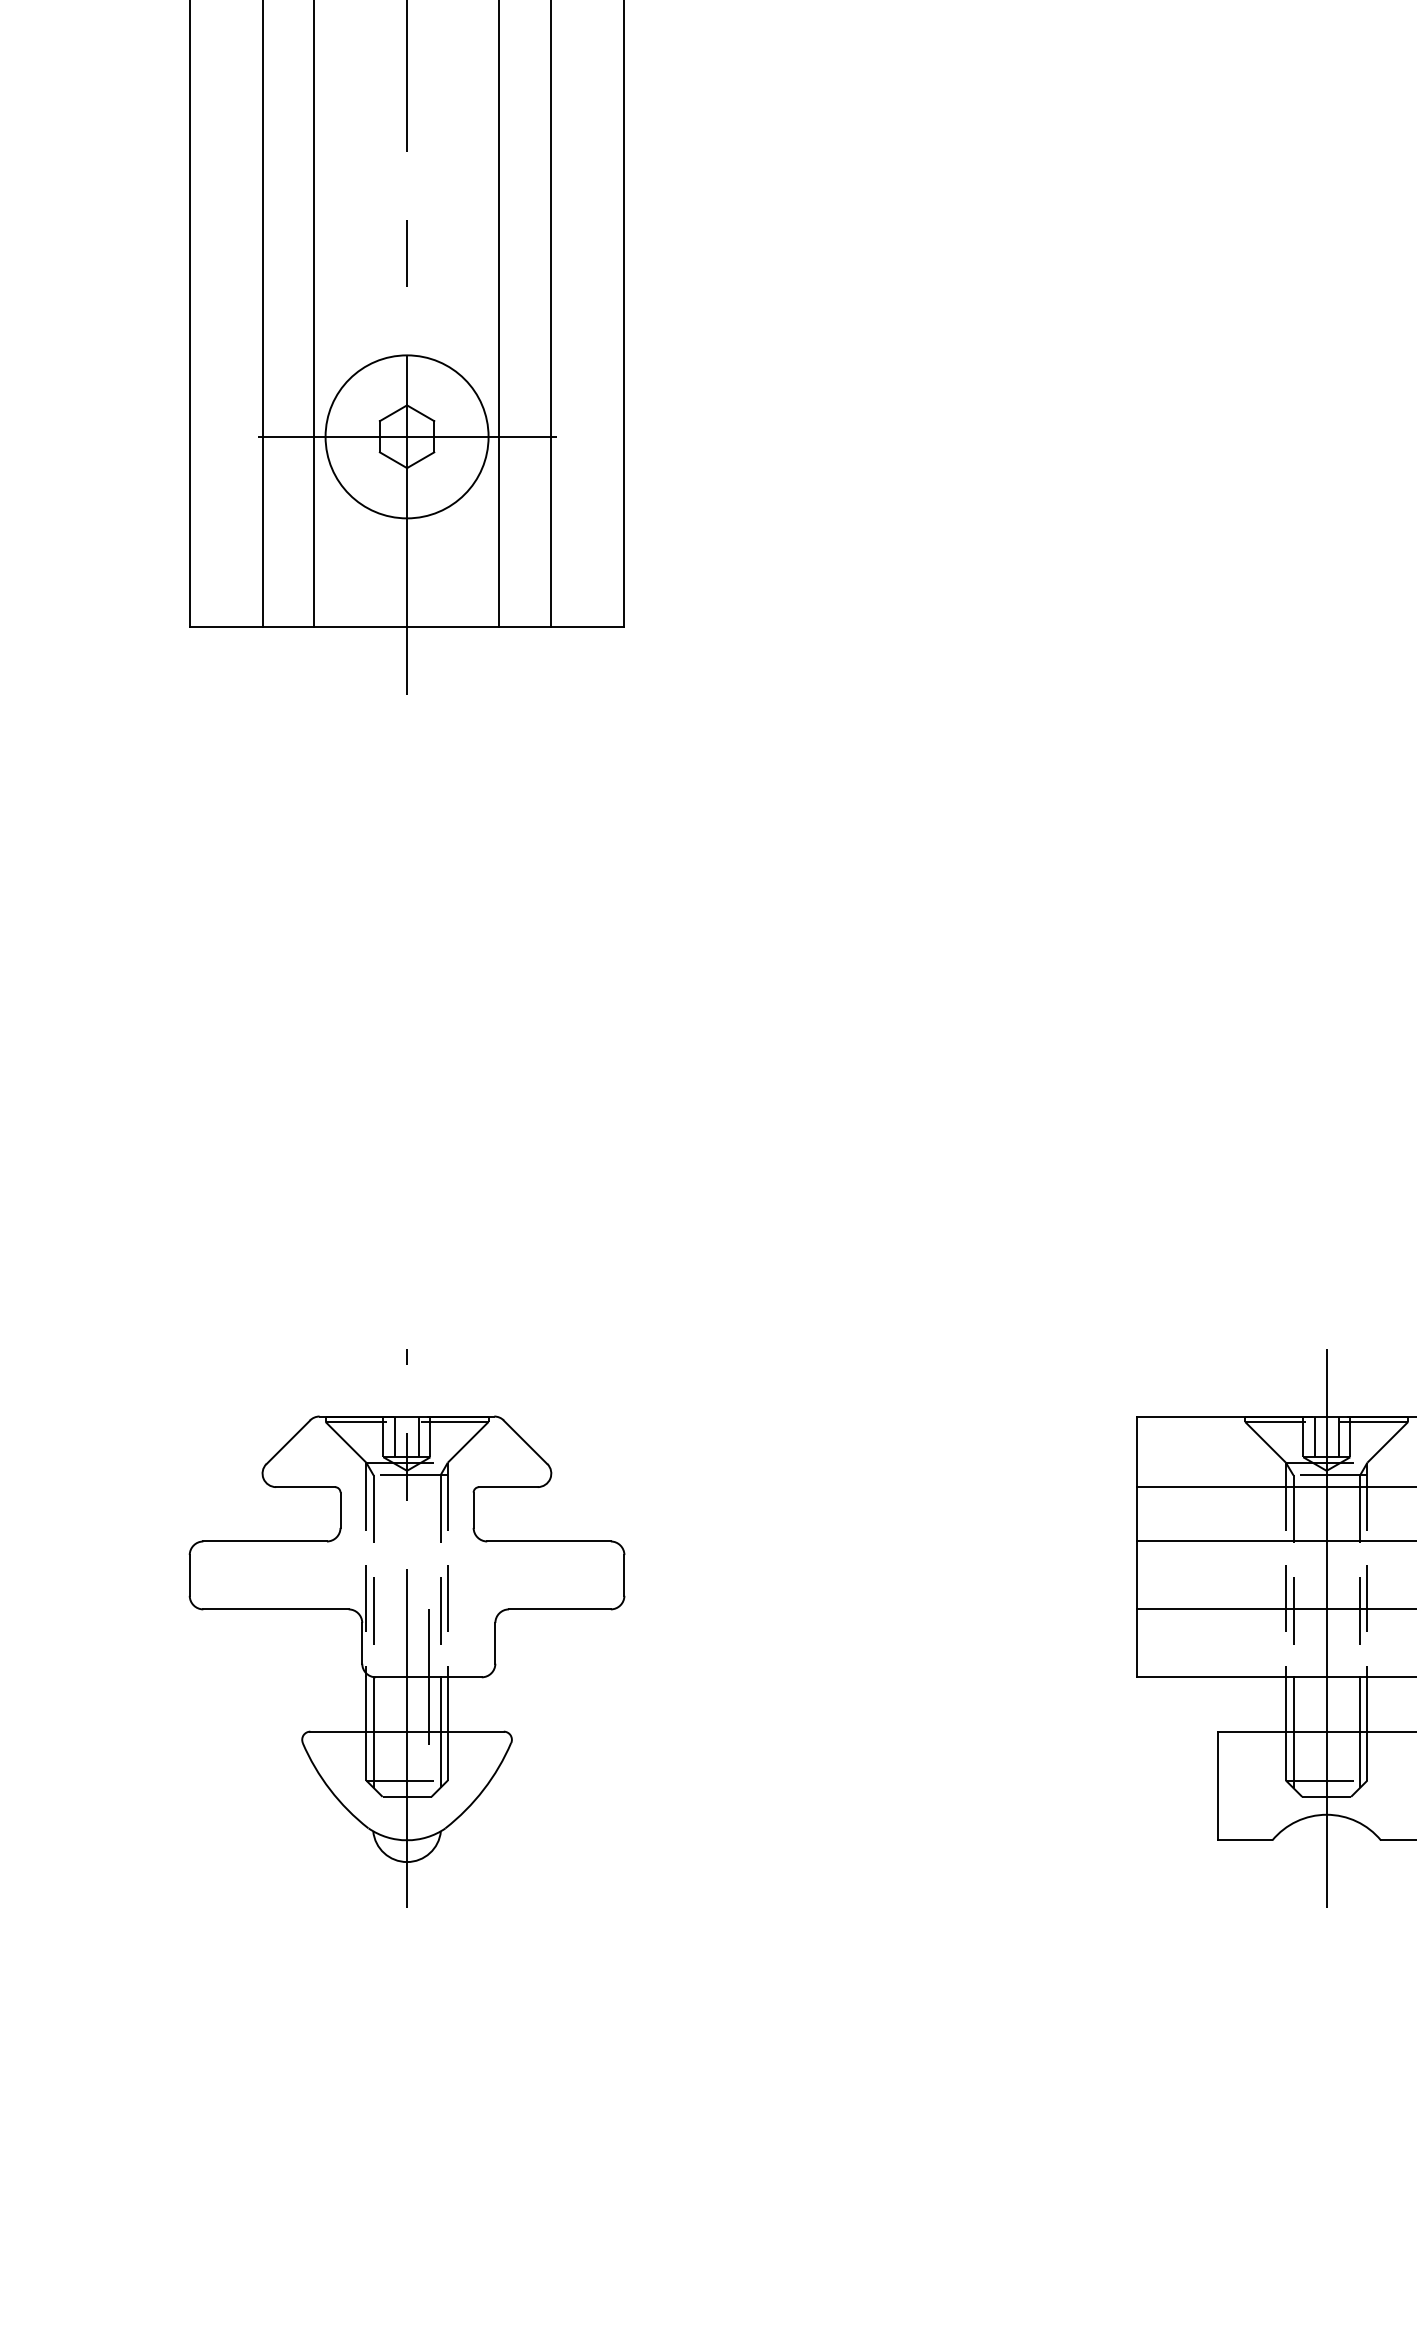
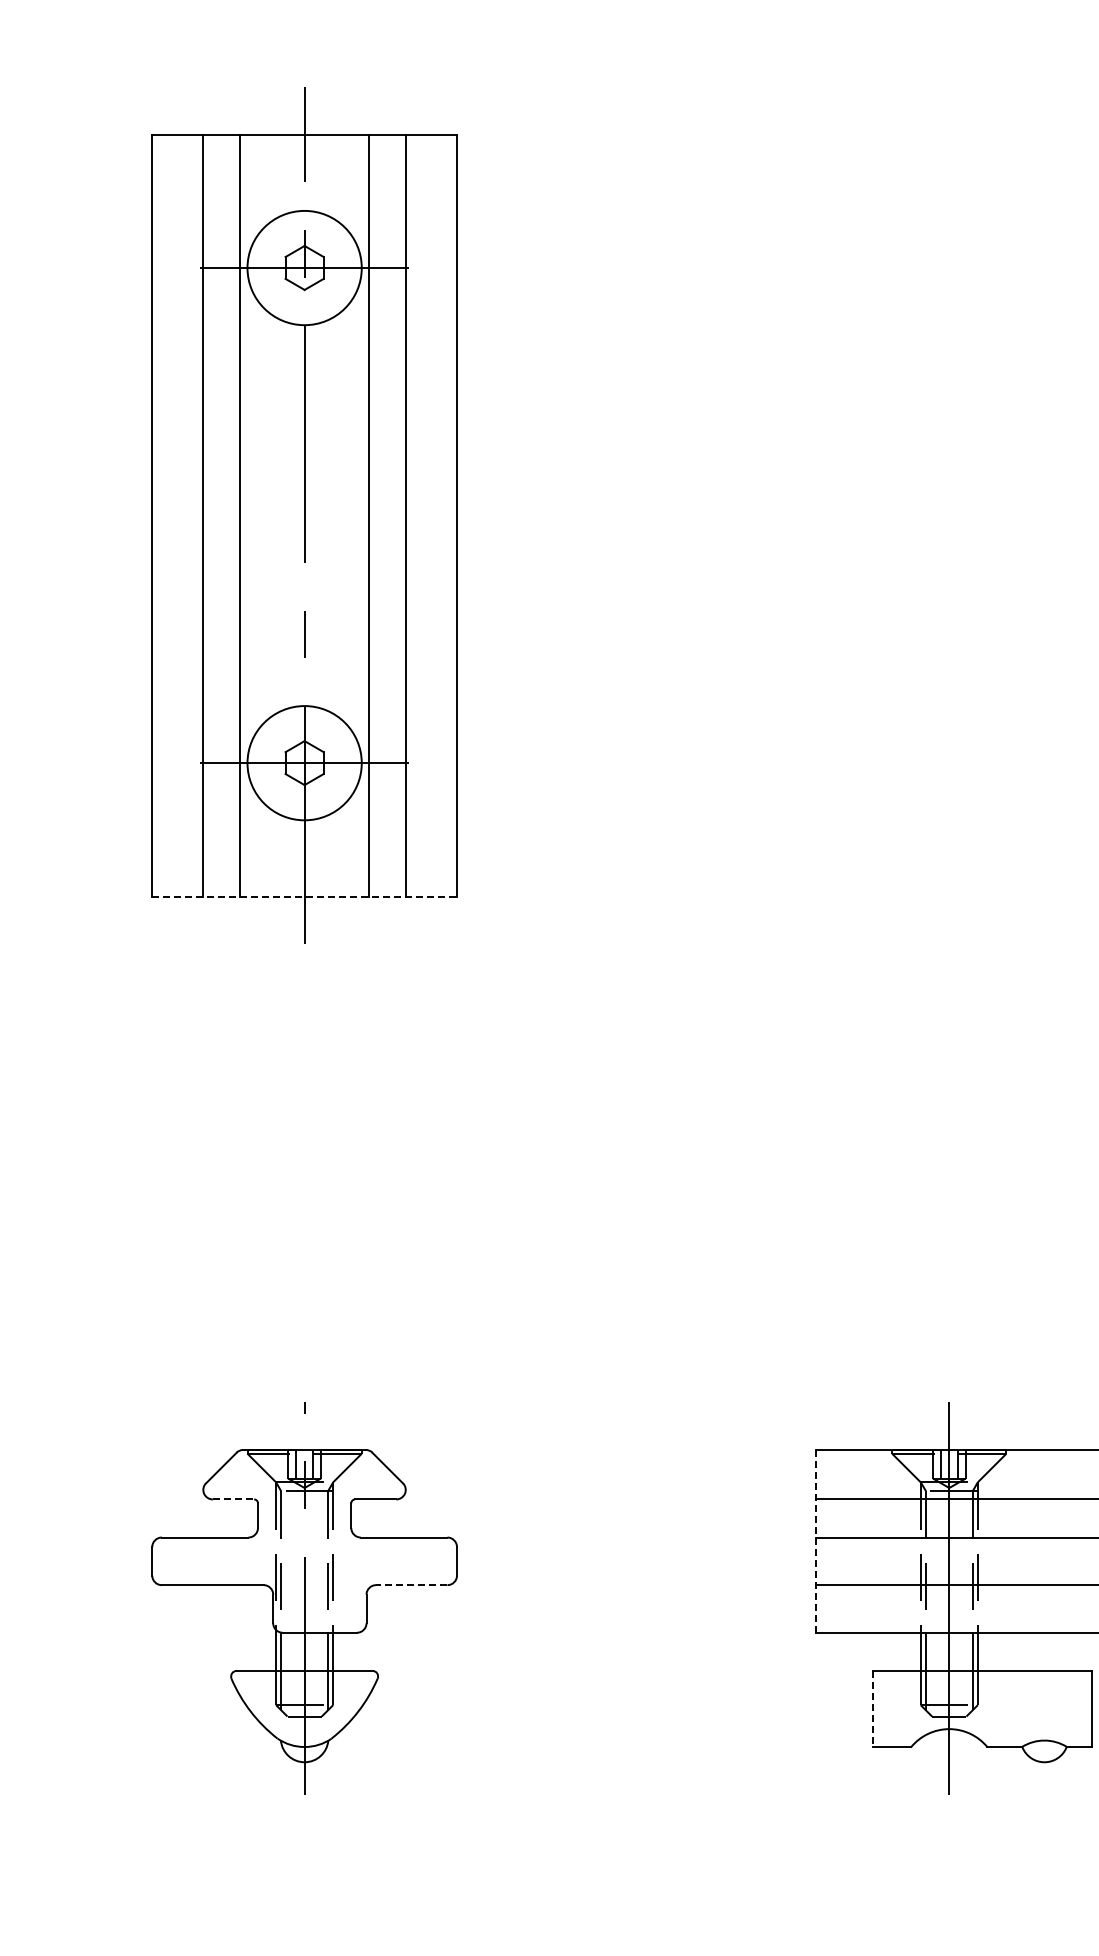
line: (408, 627) -> (305, 896), solid -> dashed
line: (305, 1487) -> (233, 1499), solid -> dashed
line: (1135, 1547) -> (815, 1541), solid -> dashed
line: (559, 1609) -> (411, 1585), solid -> dashed
line: (428, 1676) -> (319, 1632), removed
line: (1218, 1786) -> (873, 1709), solid -> dashed

